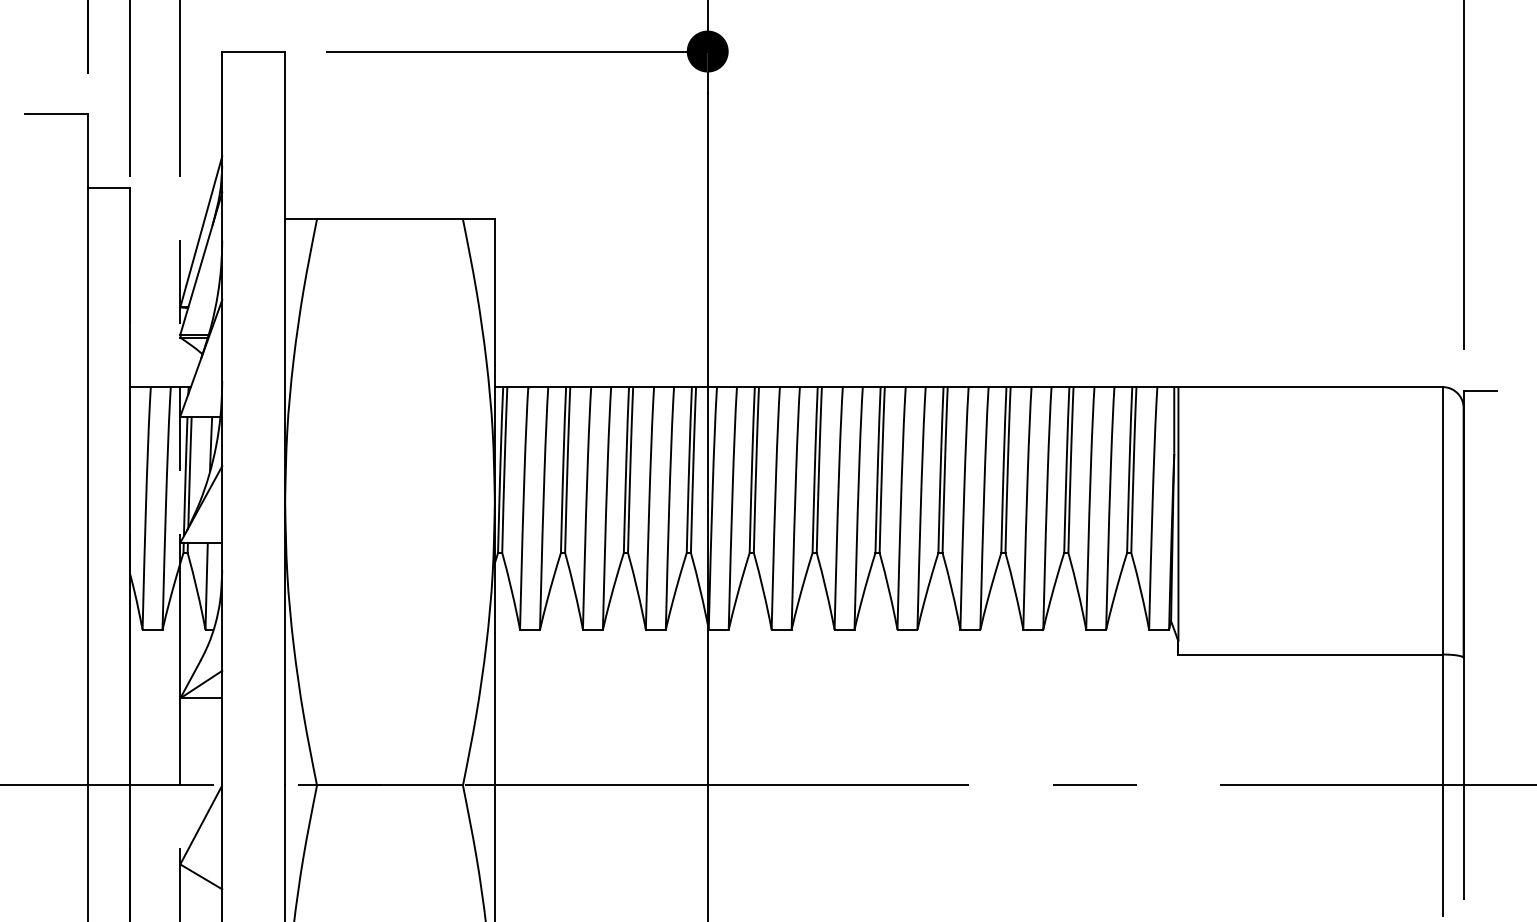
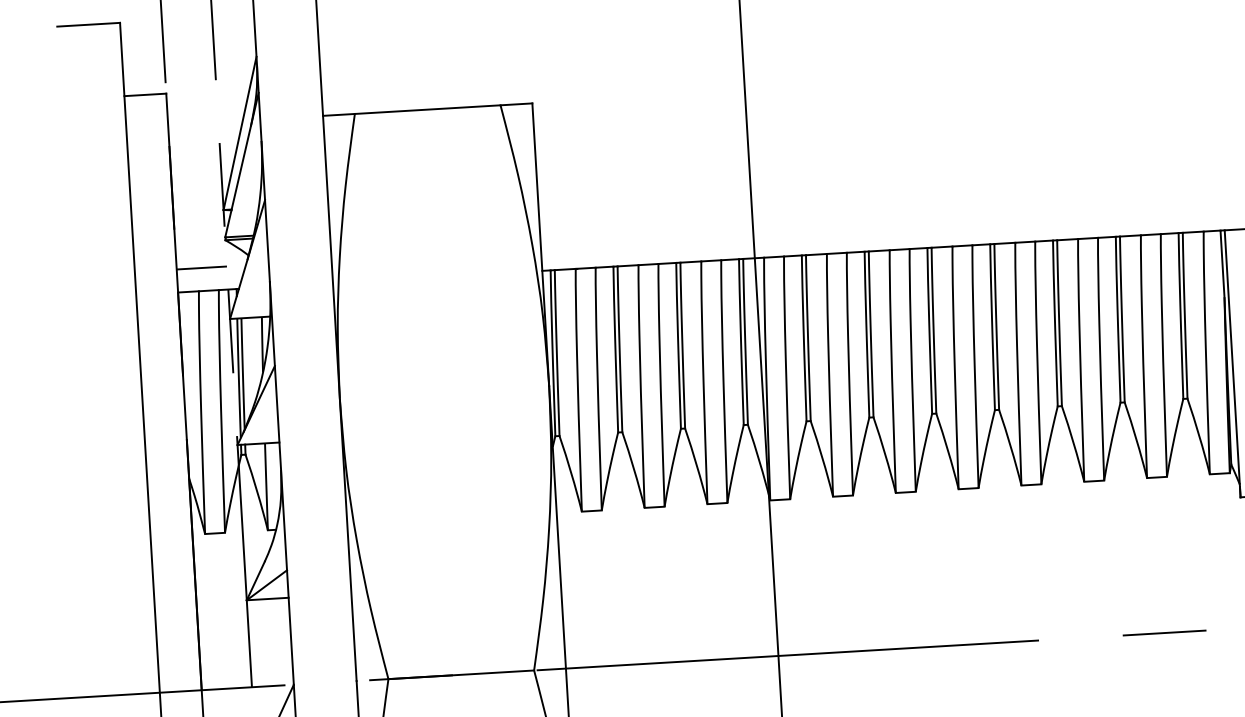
line: (154, 364) -> (201, 268), added

